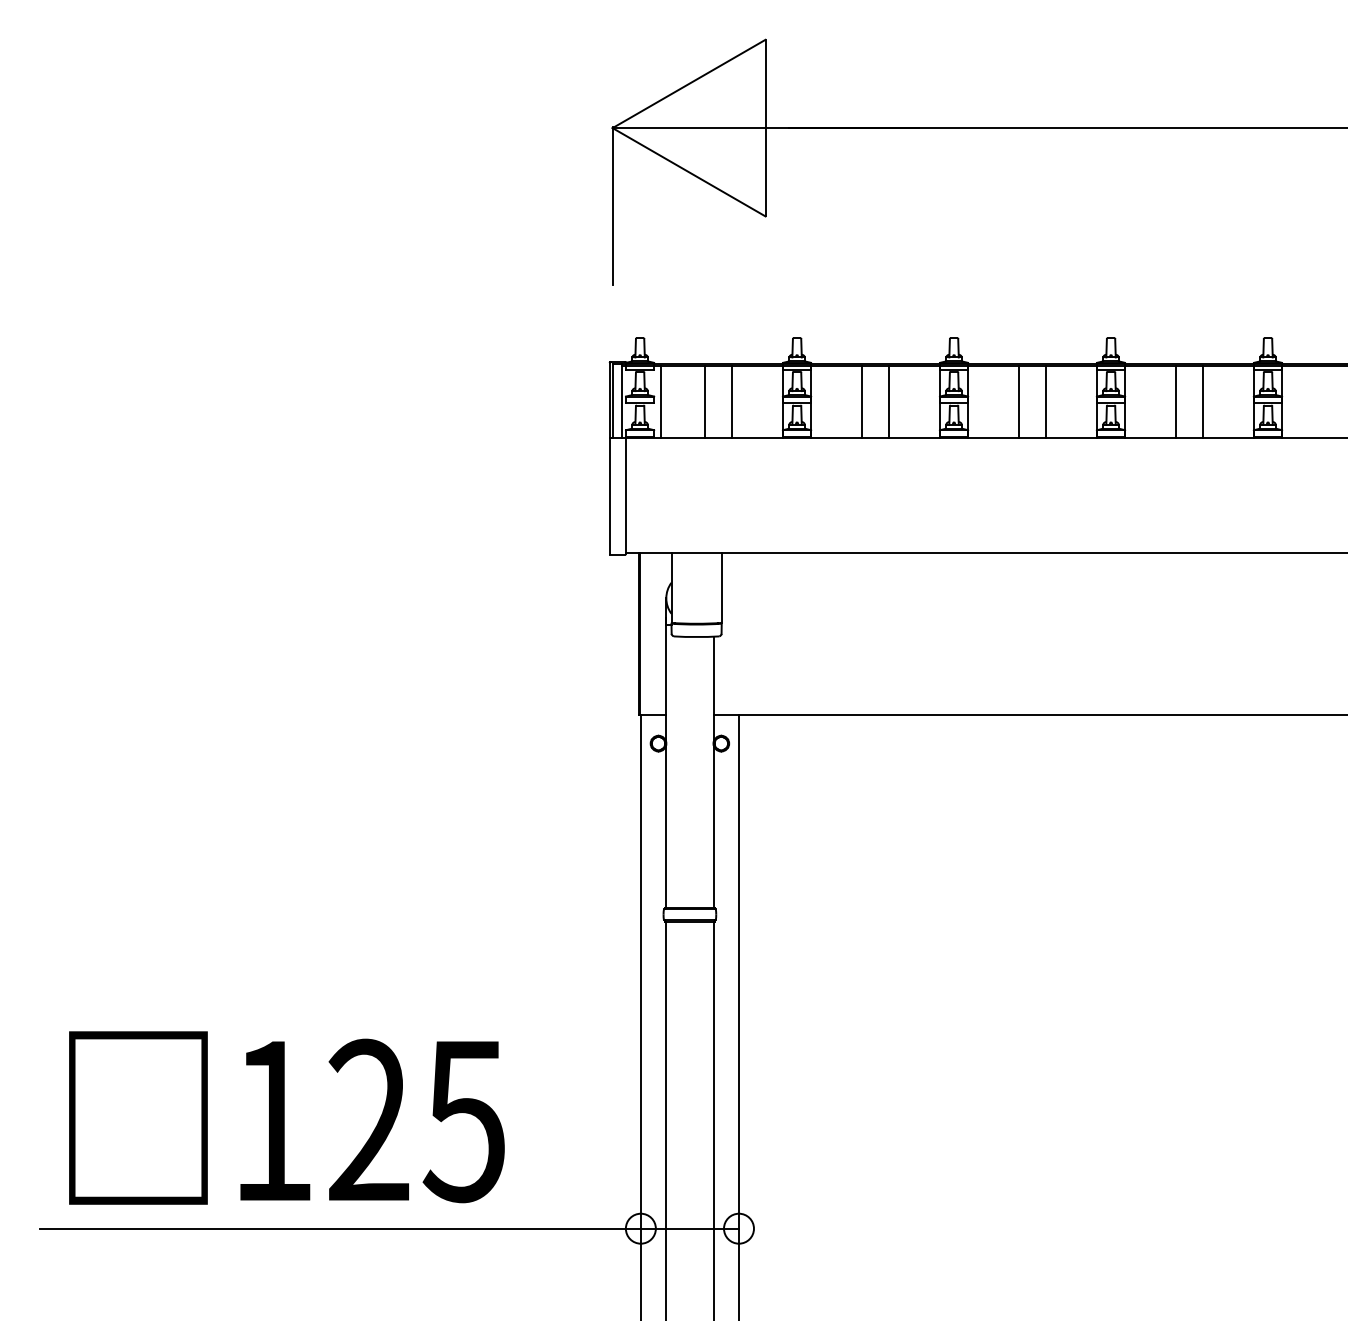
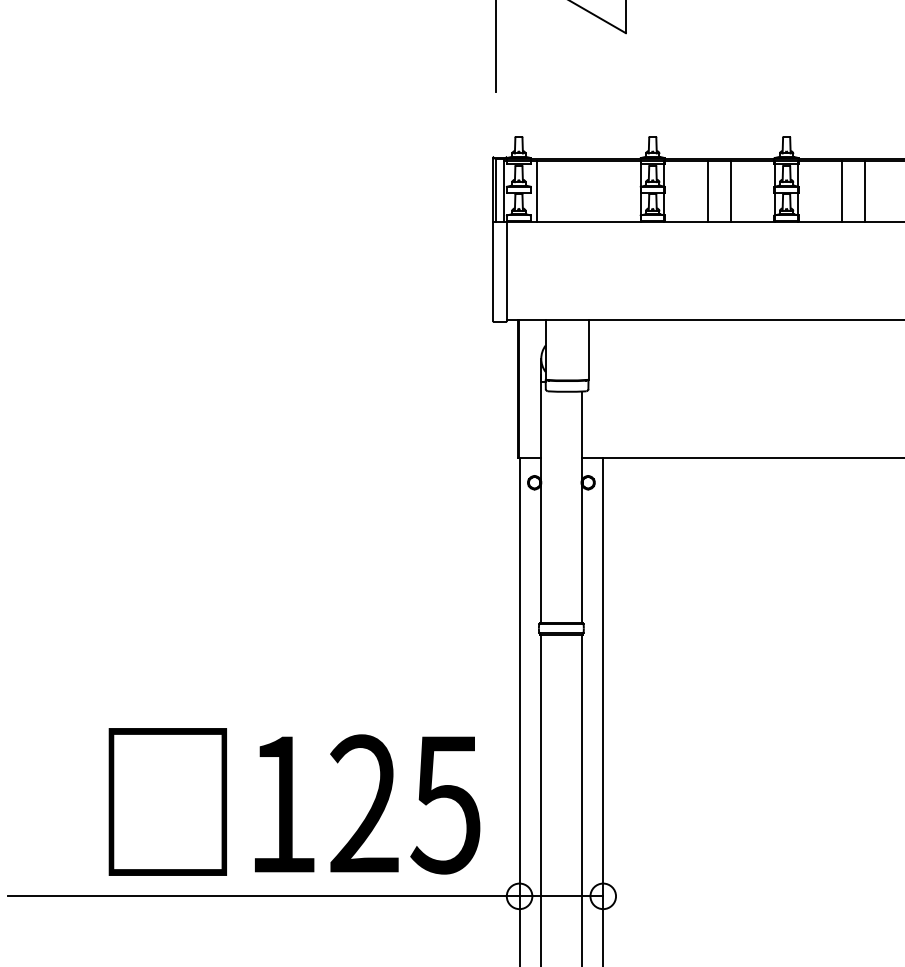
line: (704, 402) -> (573, 191), removed
line: (732, 402) -> (597, 191), removed
text: (286, 1117) -> (294, 801), moved

